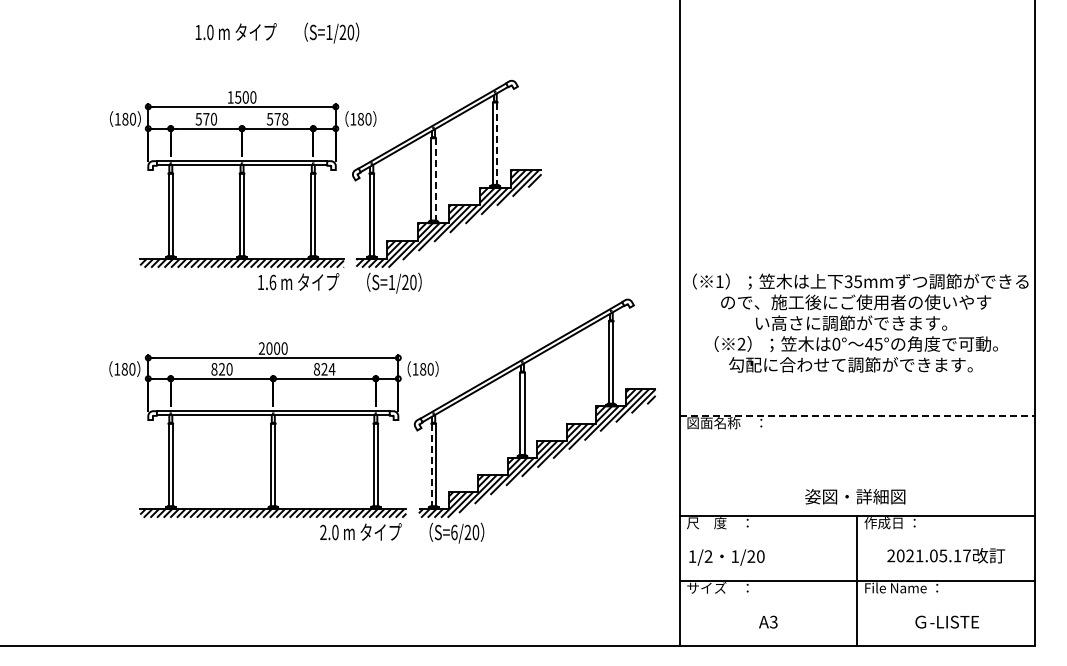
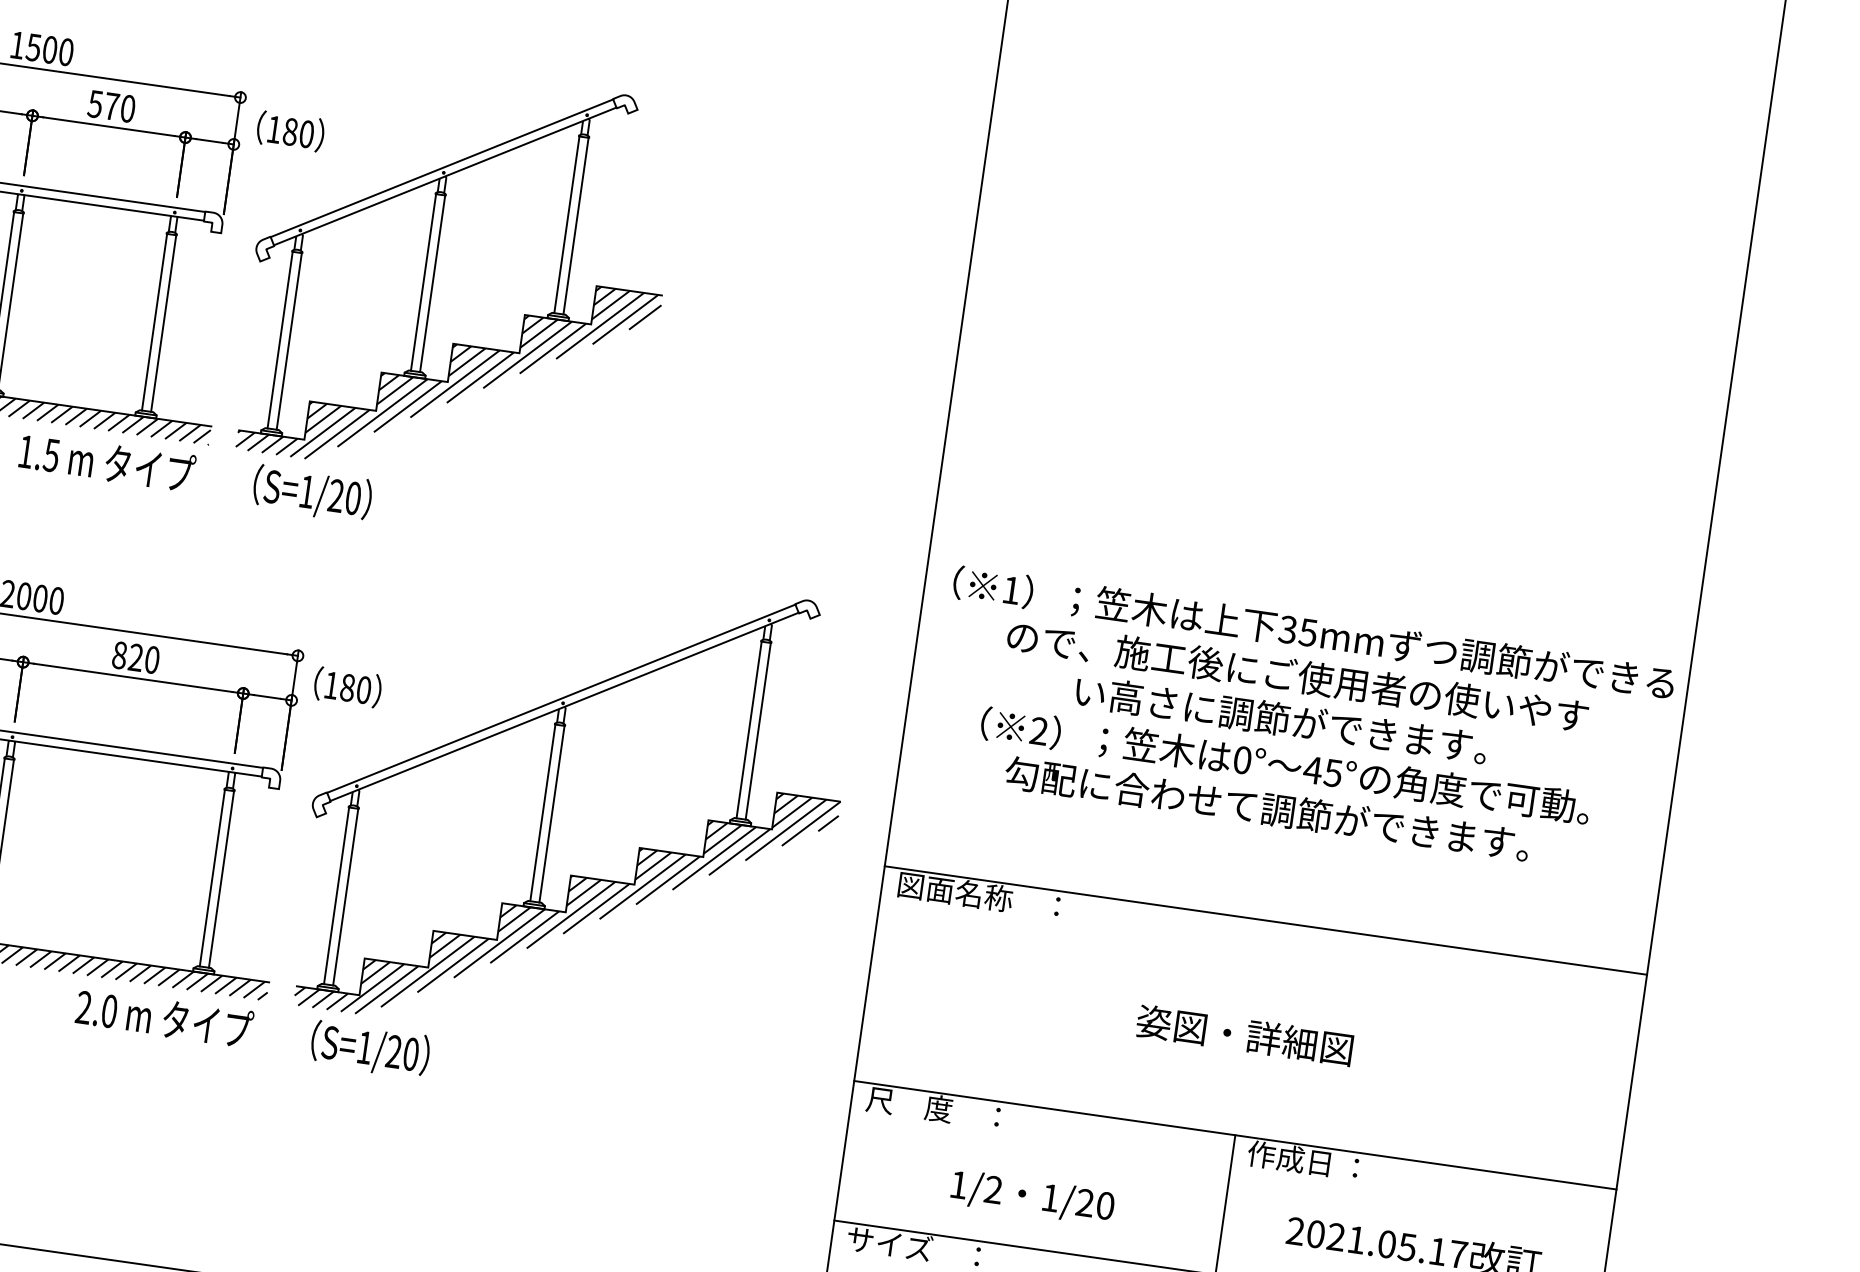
text: (285, 119) -> (128, 109), 578 -> 570
line: (497, 144) -> (576, 227), dashed -> solid
line: (435, 179) -> (432, 284), dashed -> solid
text: (272, 282) -> (50, 455), 1.6 -> 1.5
text: (331, 369) -> (150, 660), 824 -> 820
line: (857, 415) -> (1266, 919), dashed -> solid
line: (431, 465) -> (336, 896), dashed -> solid
text: (855, 496) -> (1245, 1034), moved
text: (454, 532) -> (365, 1047), S=6/20 -> S=1/20
text: (726, 557) -> (1031, 1197), moved

